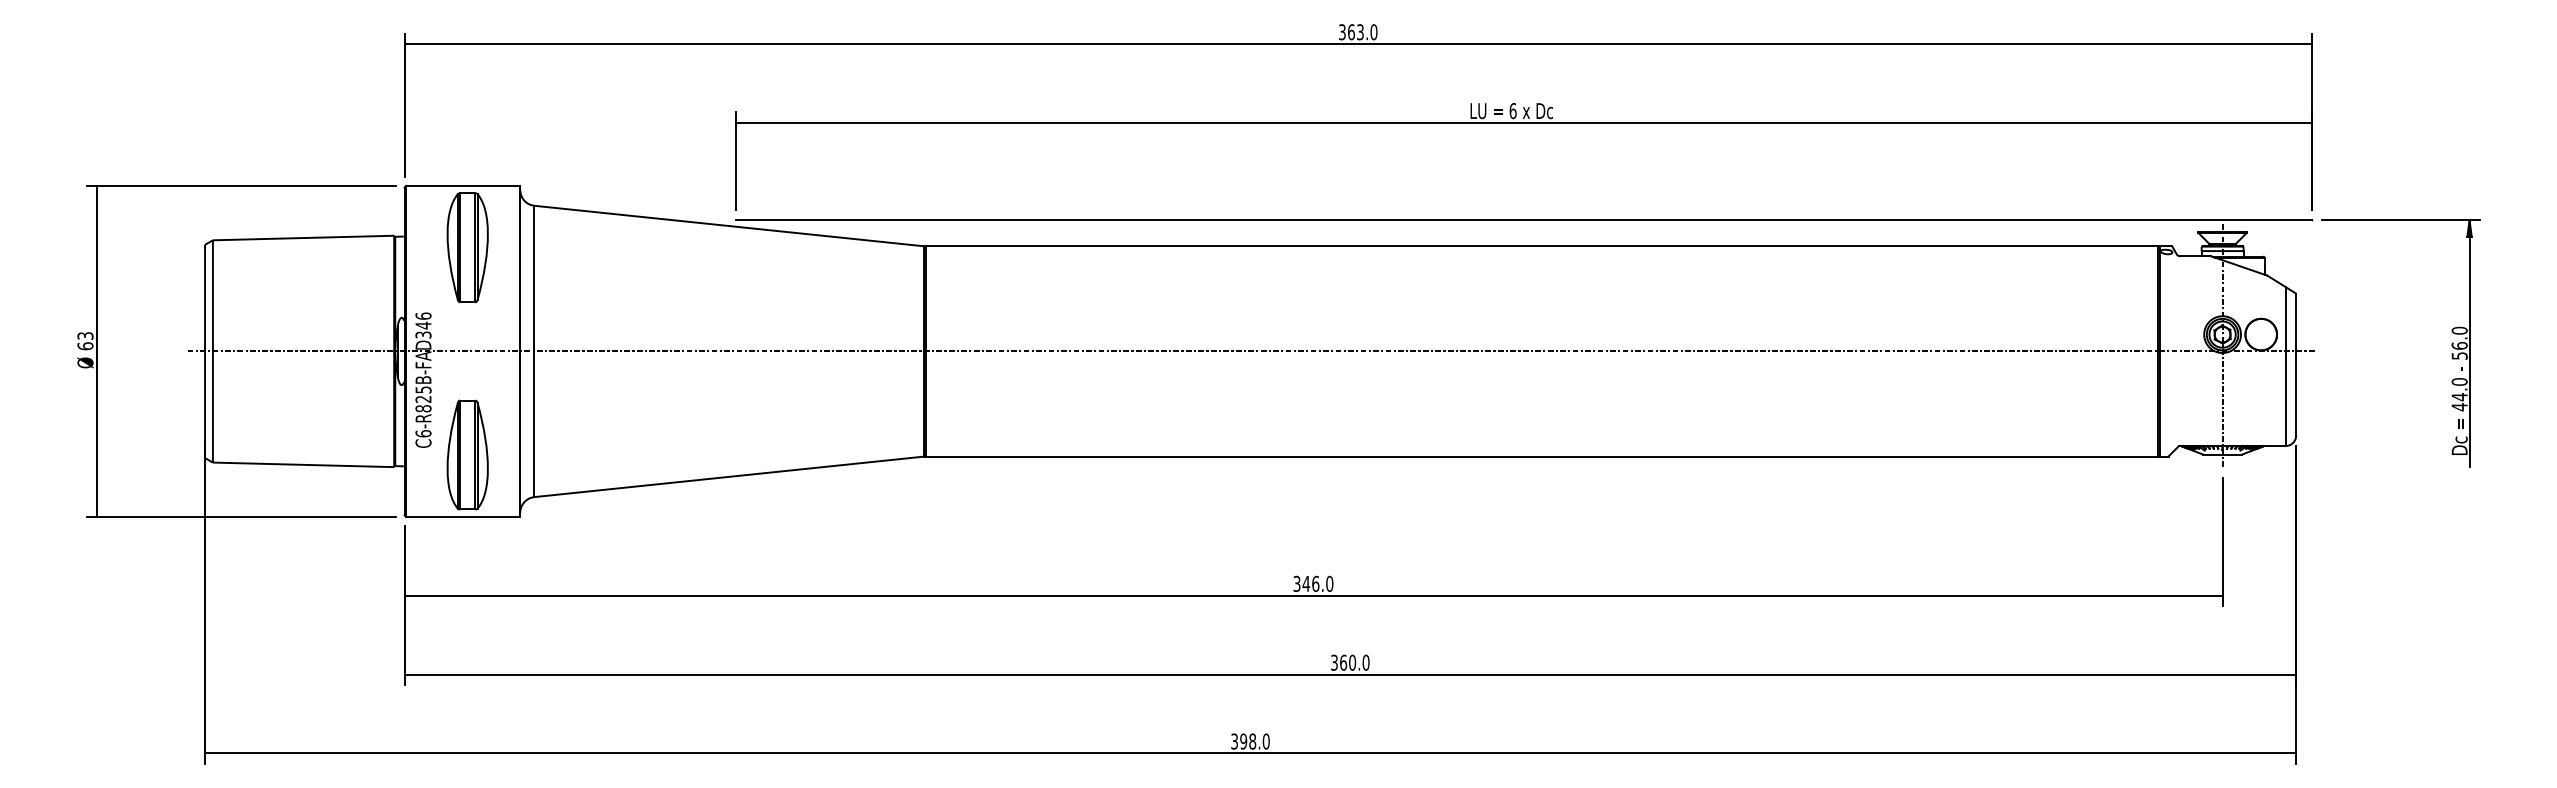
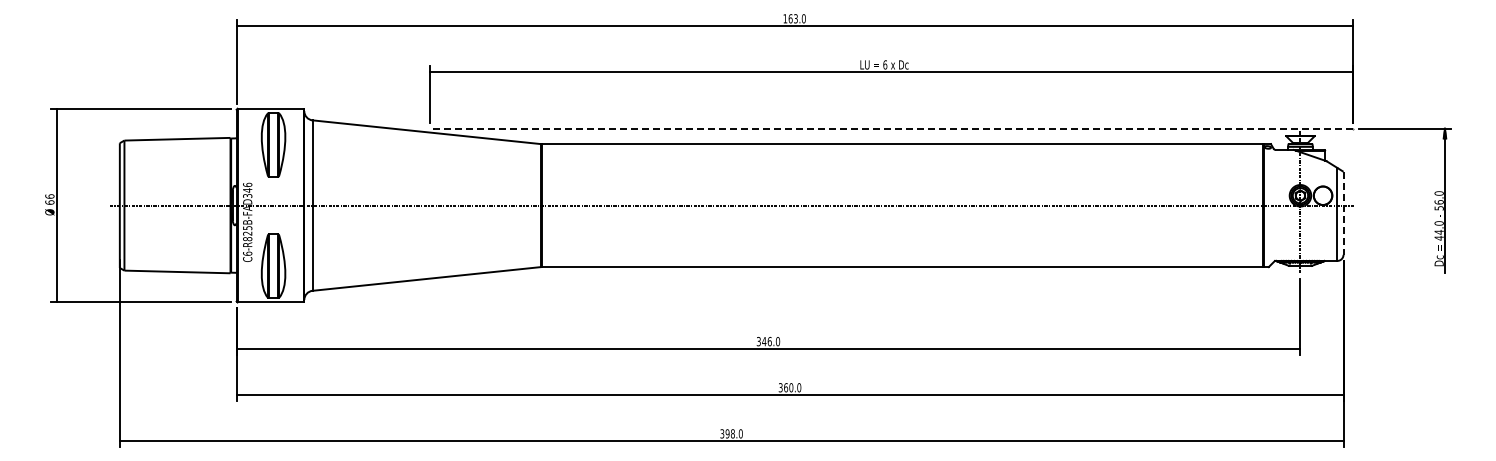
text: (1342, 31) -> (785, 18), 363.0 -> 163.0
line: (1523, 219) -> (891, 128), solid -> dashed
text: (84, 335) -> (49, 196), 63 -> 66
line: (2296, 364) -> (1343, 213), solid -> dashed

